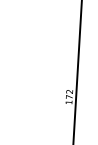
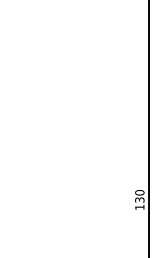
text: (69, 94) -> (139, 196), 172 -> 130

